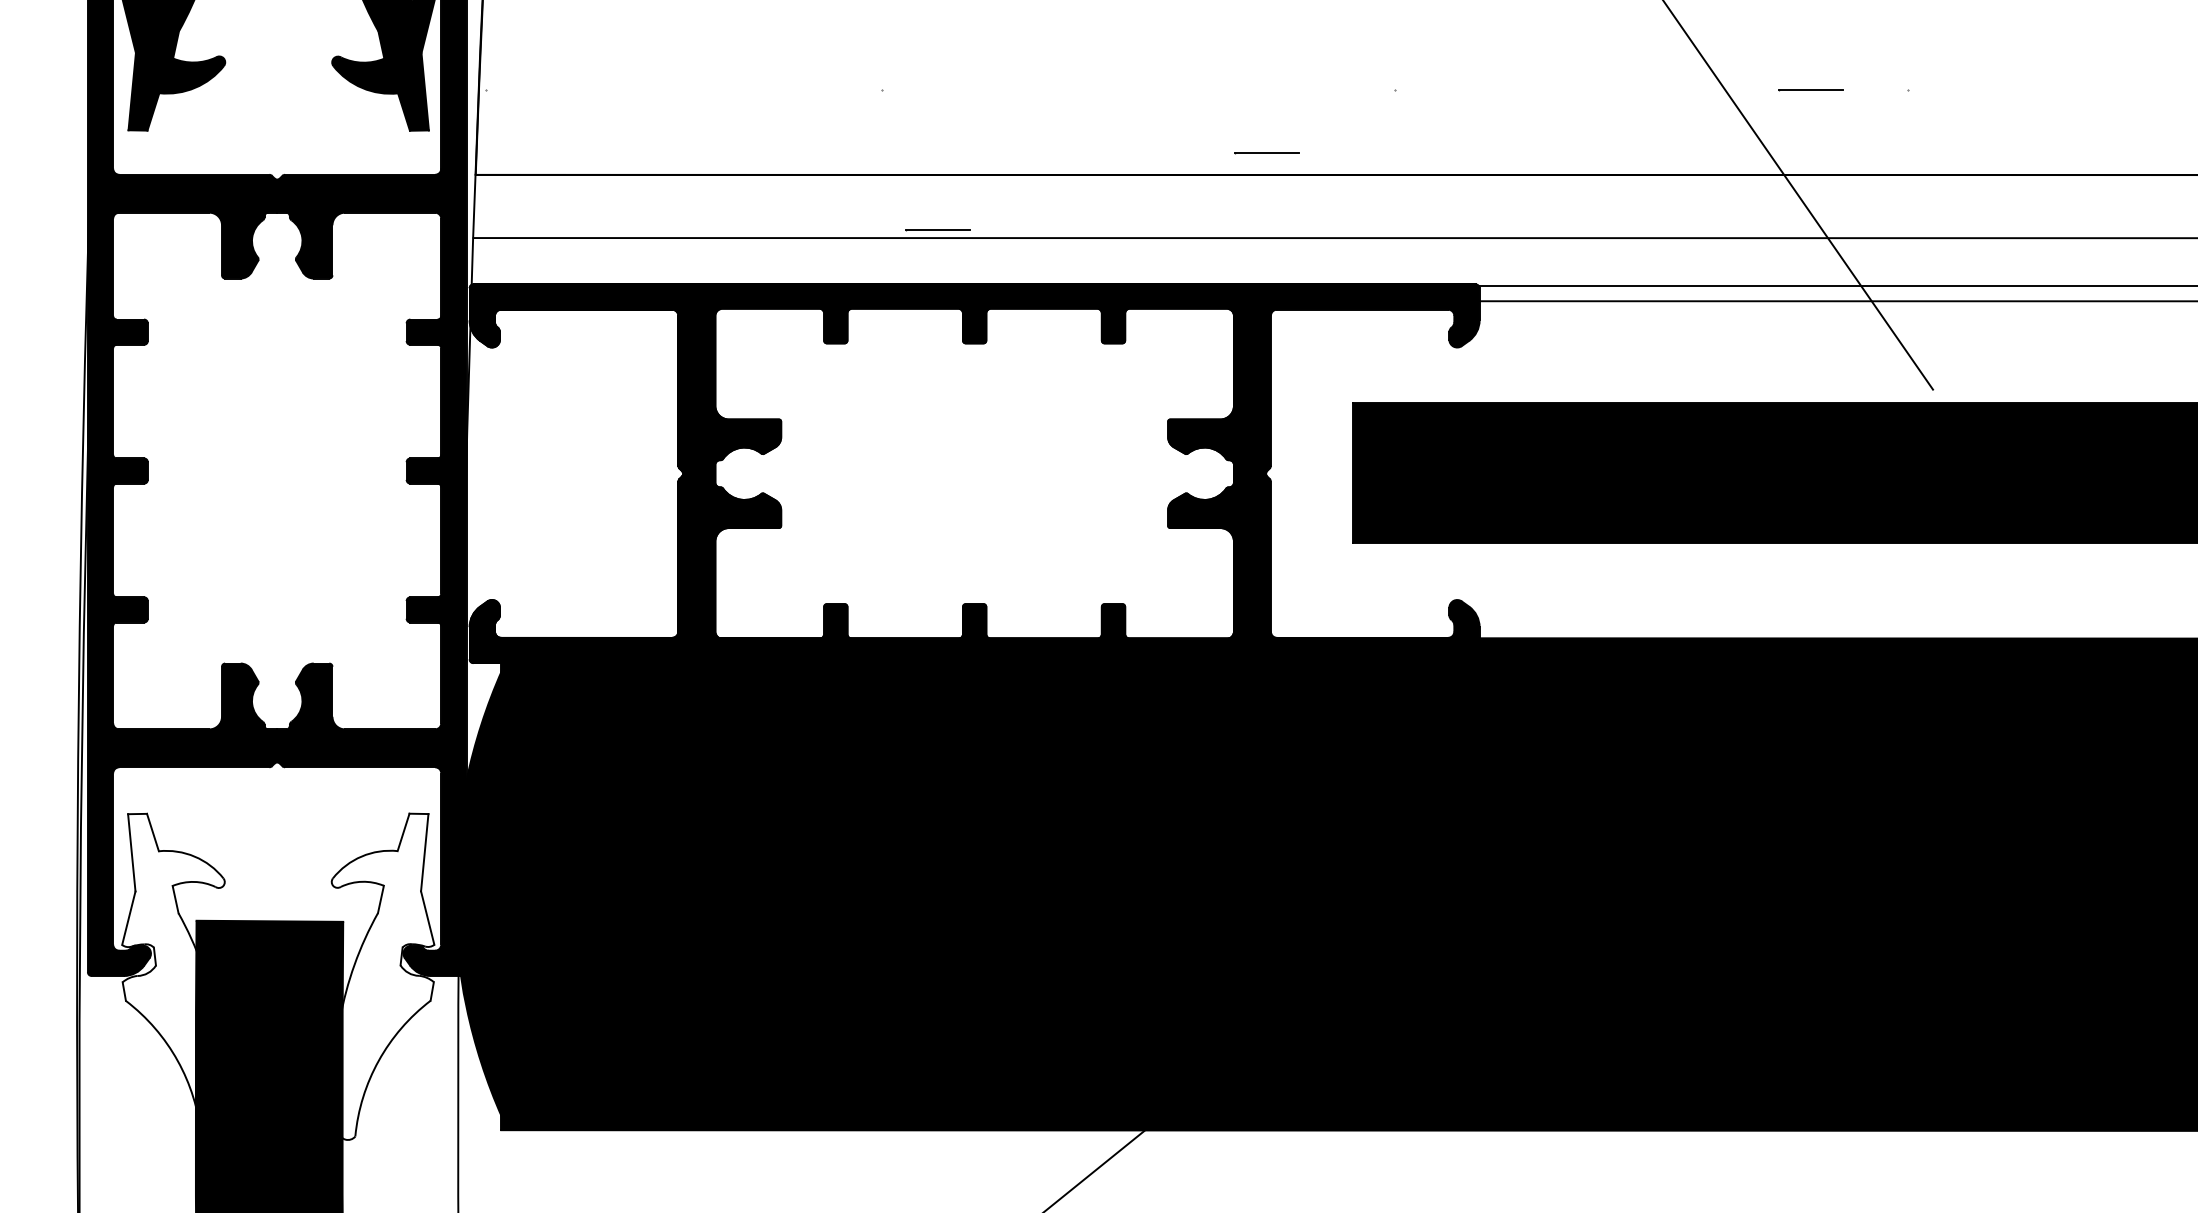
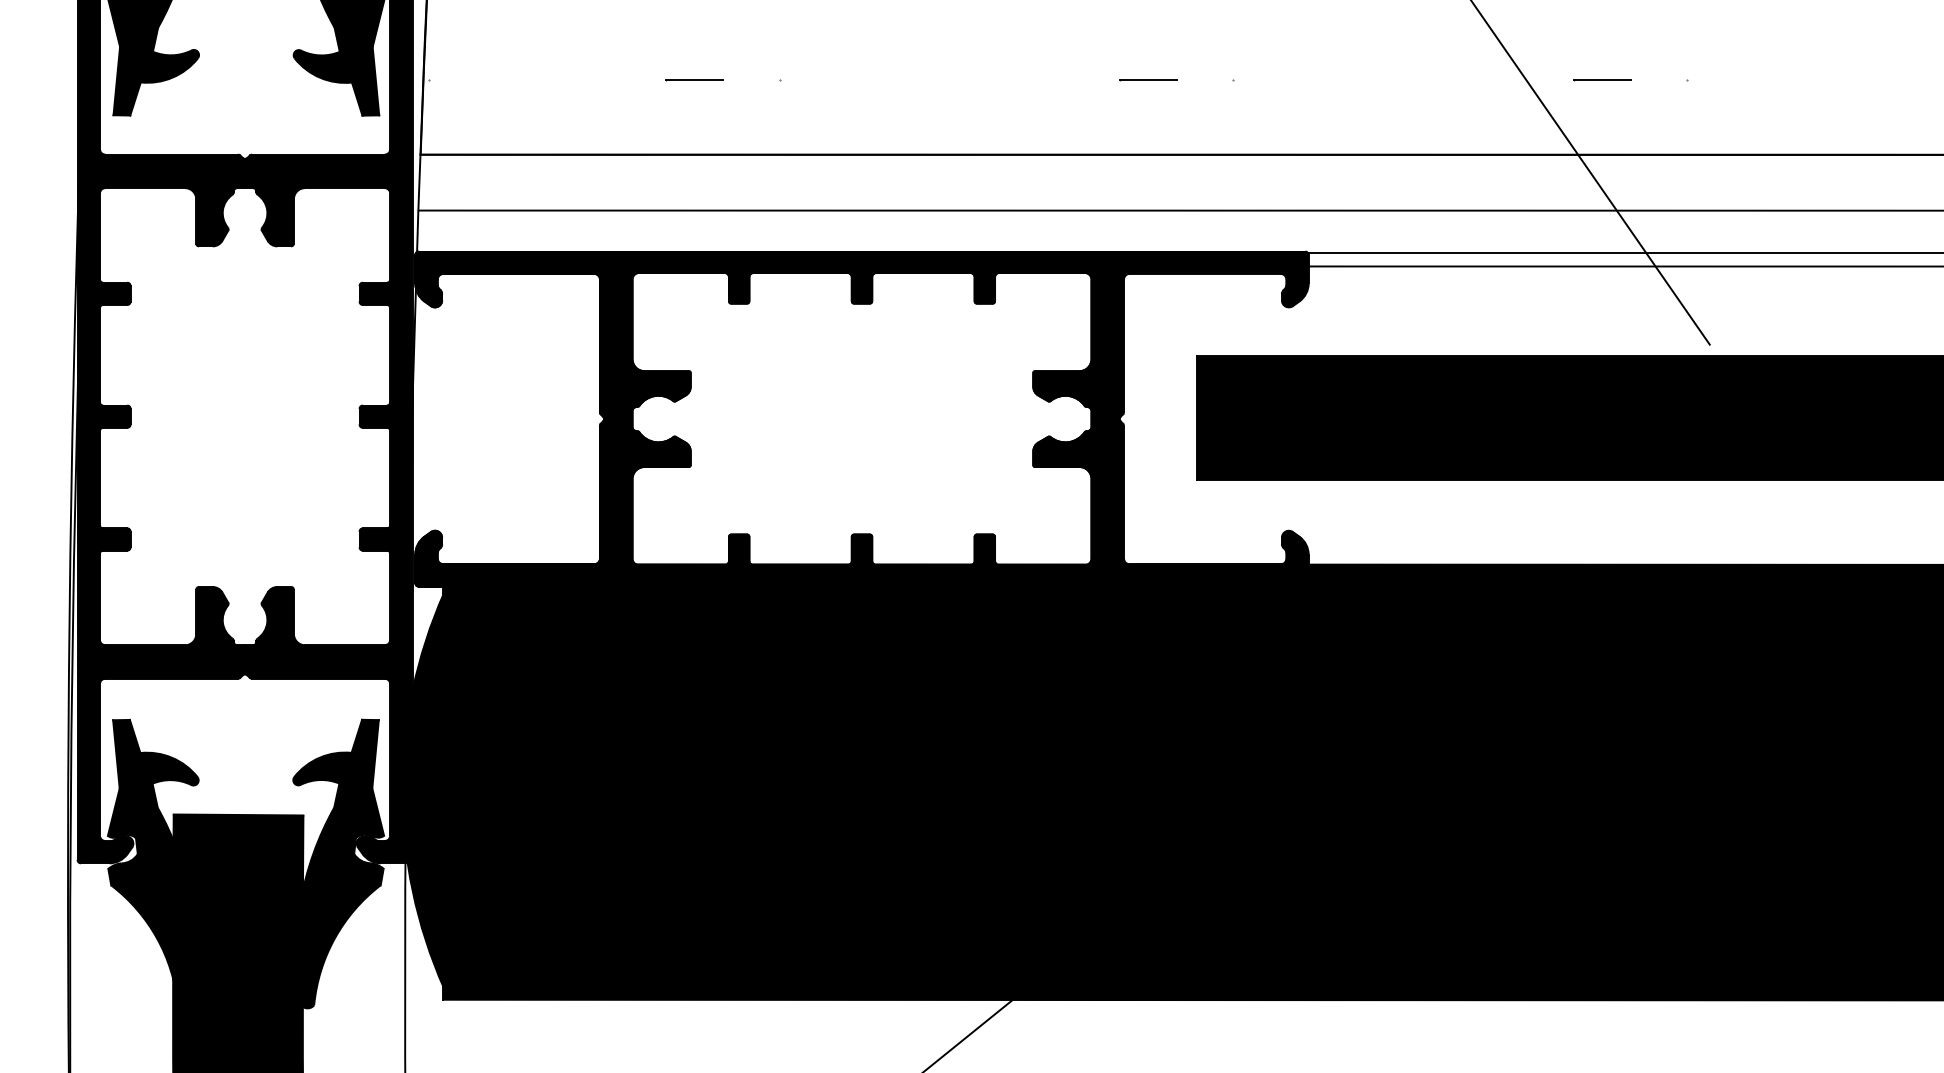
line: (1266, 153) -> (1147, 80), moved
line: (937, 230) -> (693, 80), moved
fill: (173, 976) -> (153, 863), added
fill: (382, 976) -> (338, 863), added

